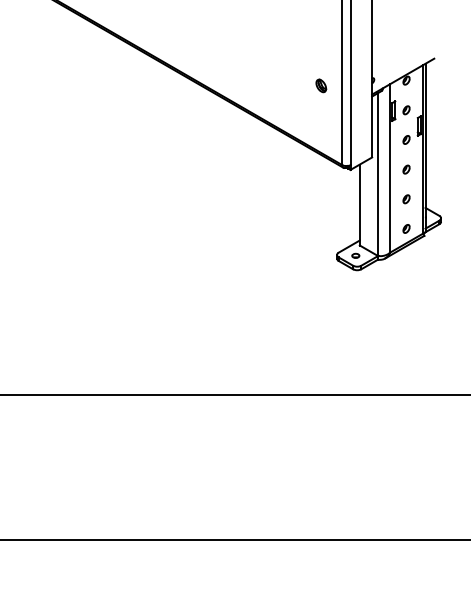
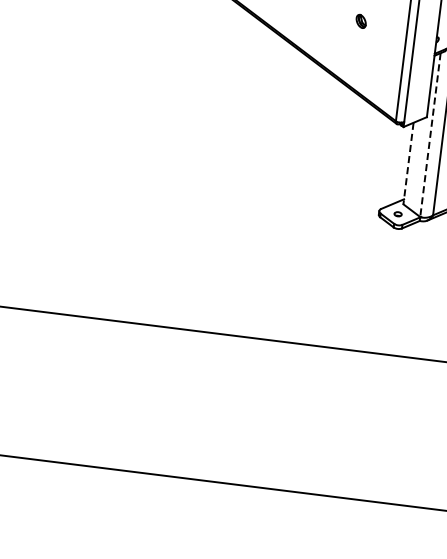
part: (321, 85) -> (361, 21), moved
line: (377, 175) -> (430, 136), solid -> dashed
line: (359, 205) -> (408, 163), solid -> dashed

